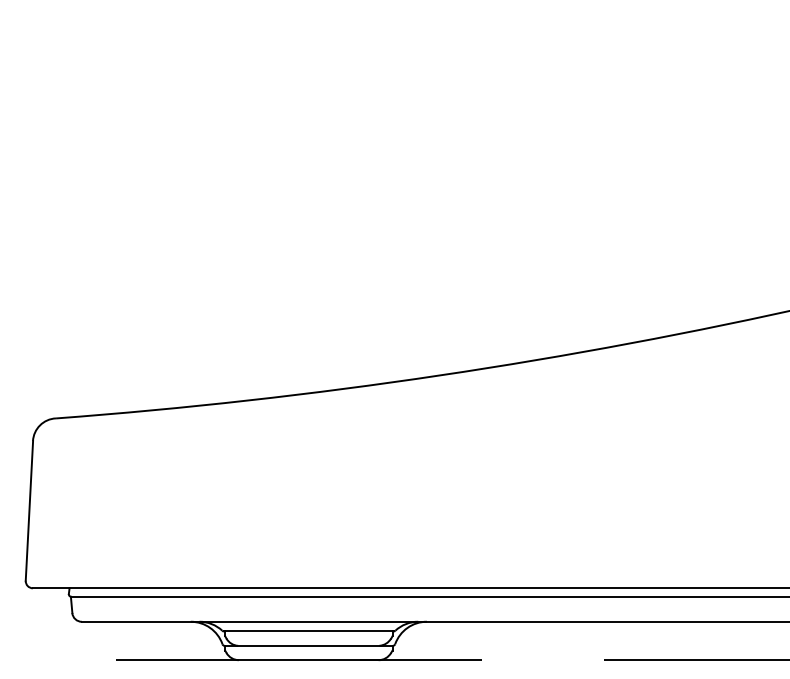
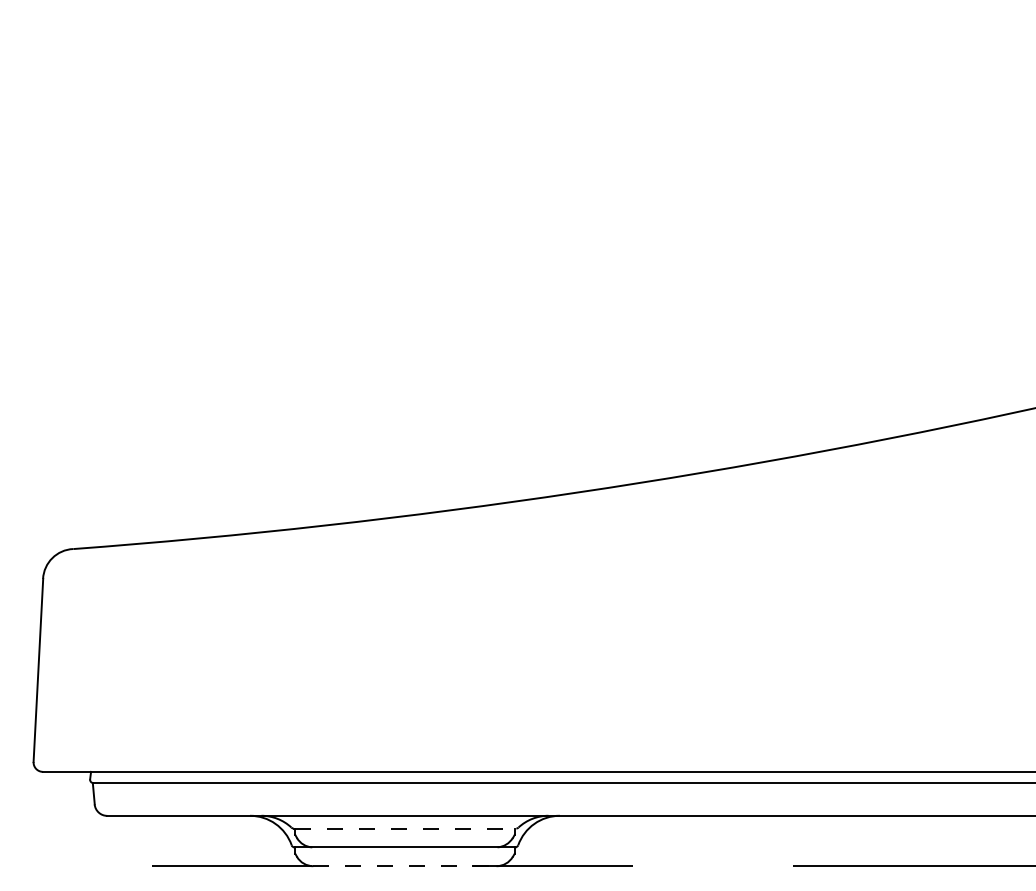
line: (309, 631) -> (405, 828), solid -> dashed
line: (308, 660) -> (404, 866), solid -> dashed

